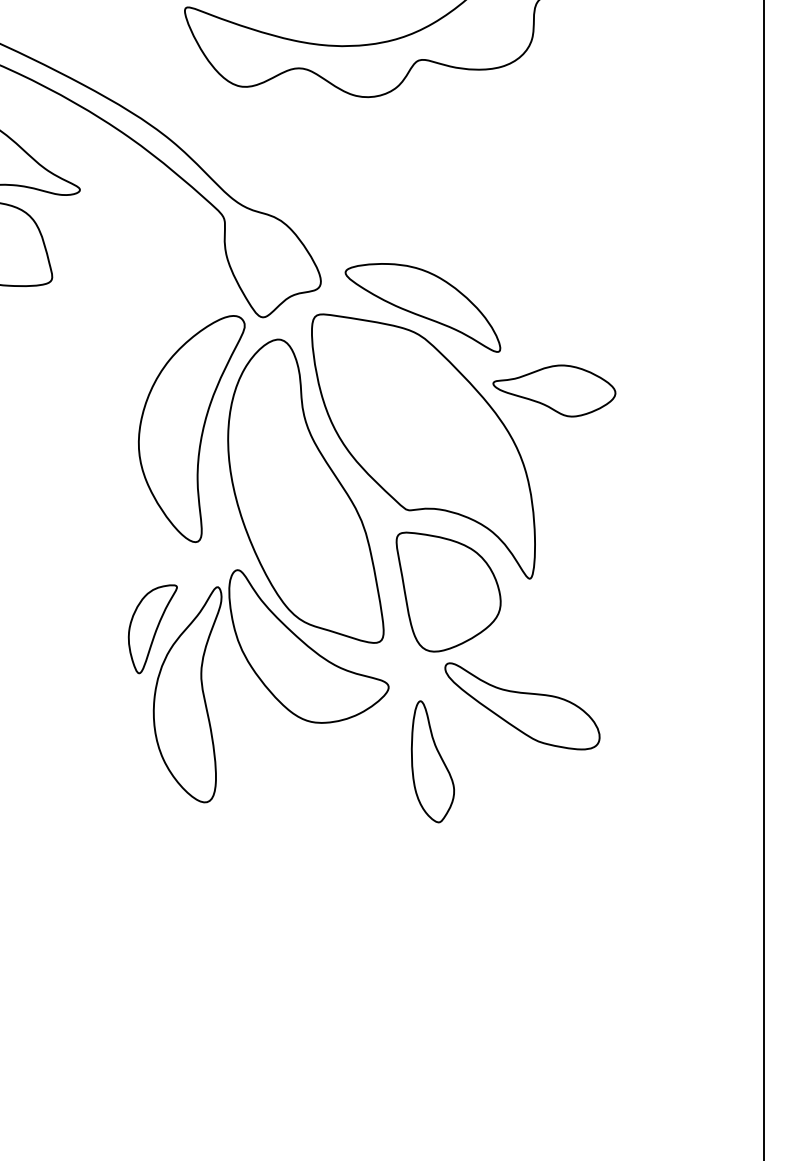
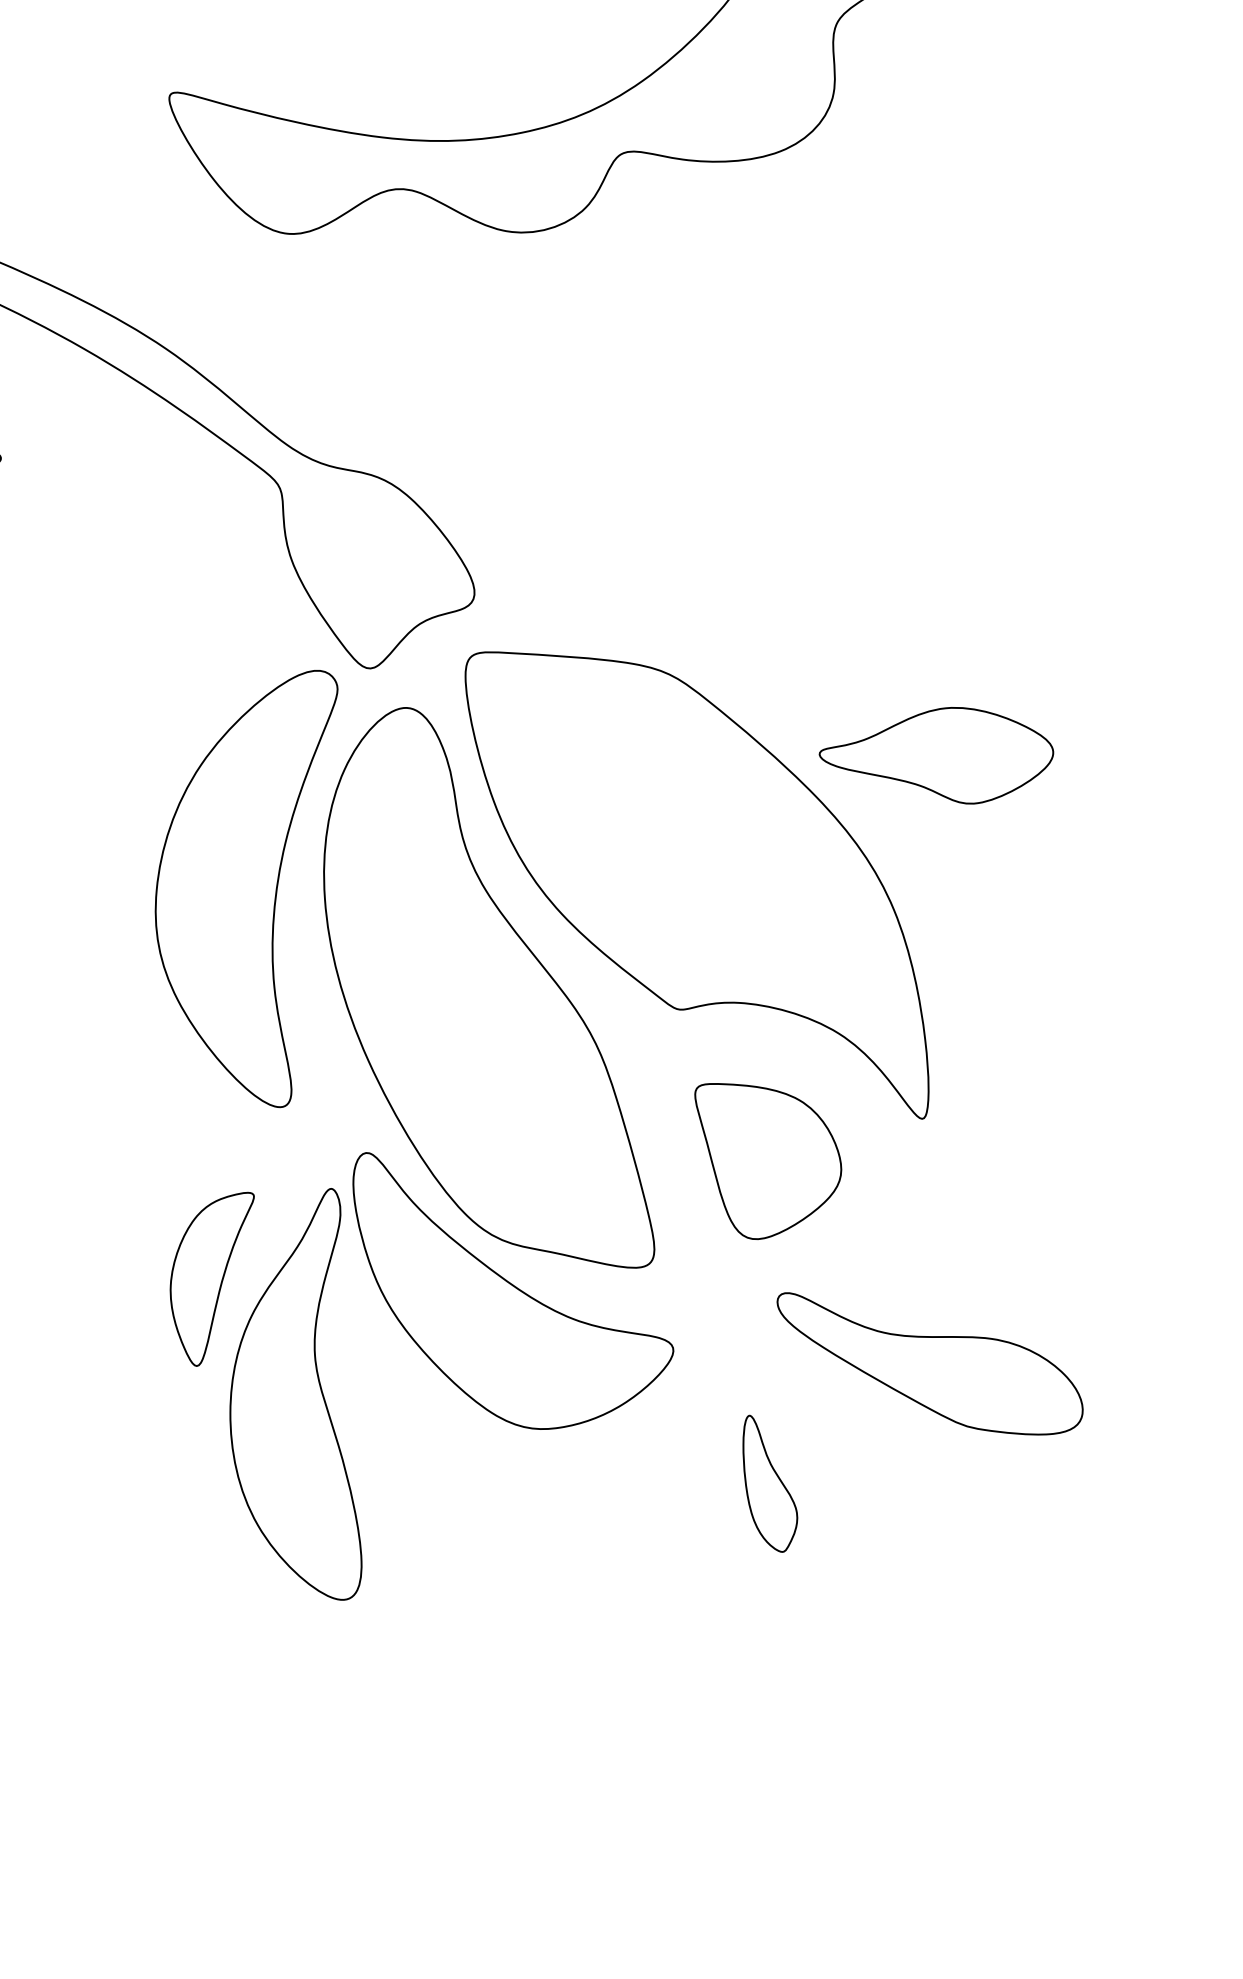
part: (422, 307) -> (671, 622), removed
part: (448, 591) -> (770, 1157), size x0.7
part: (432, 761) -> (769, 1482), size x0.6

